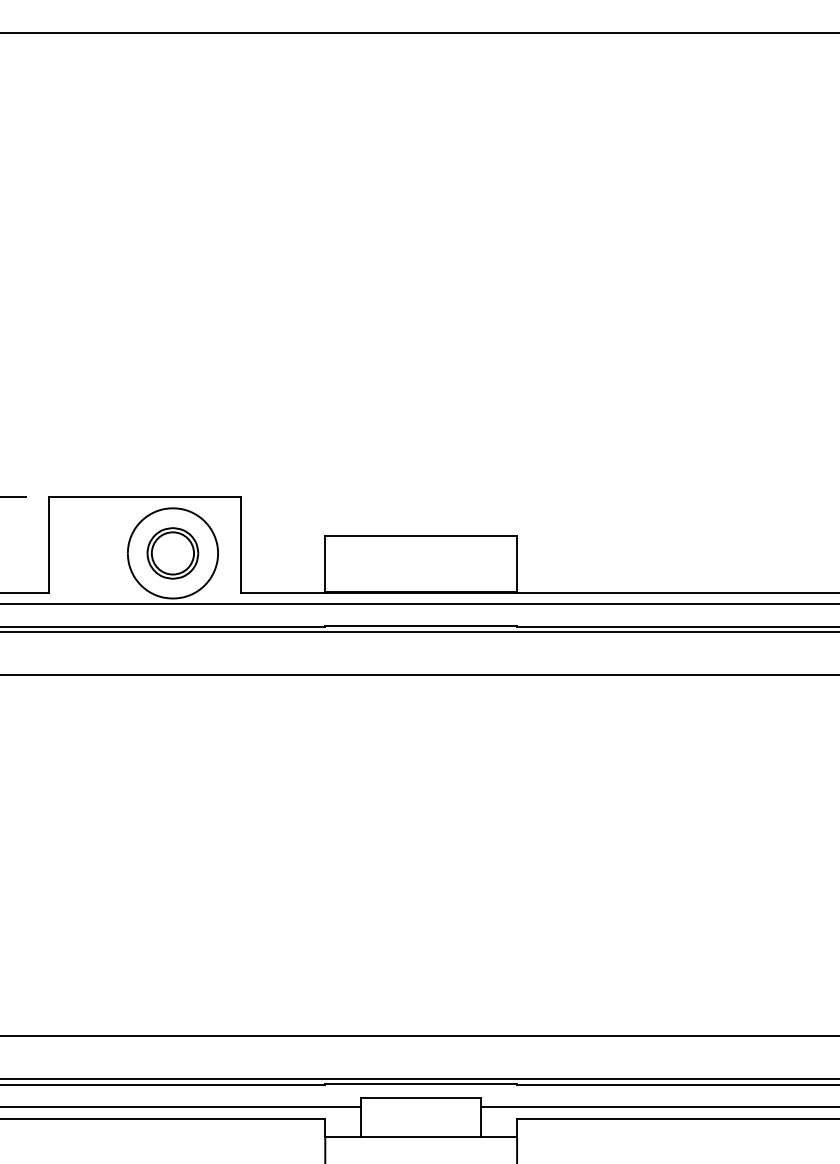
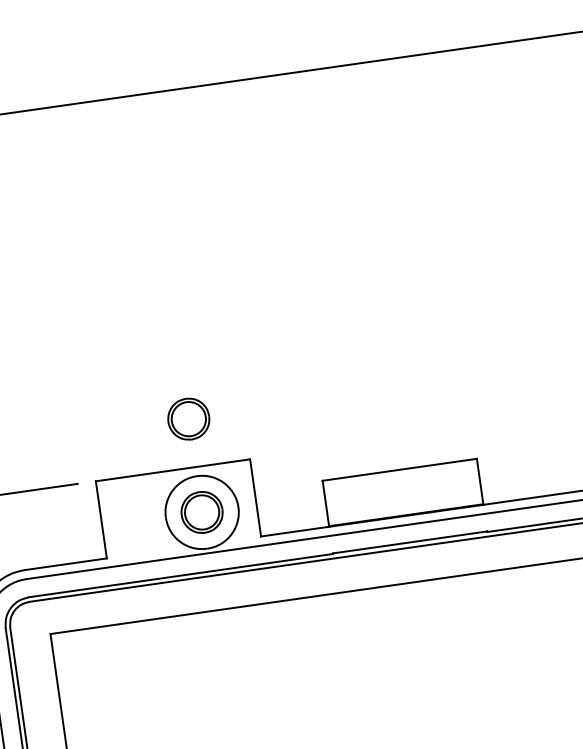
part: (172, 437) -> (188, 419), added

